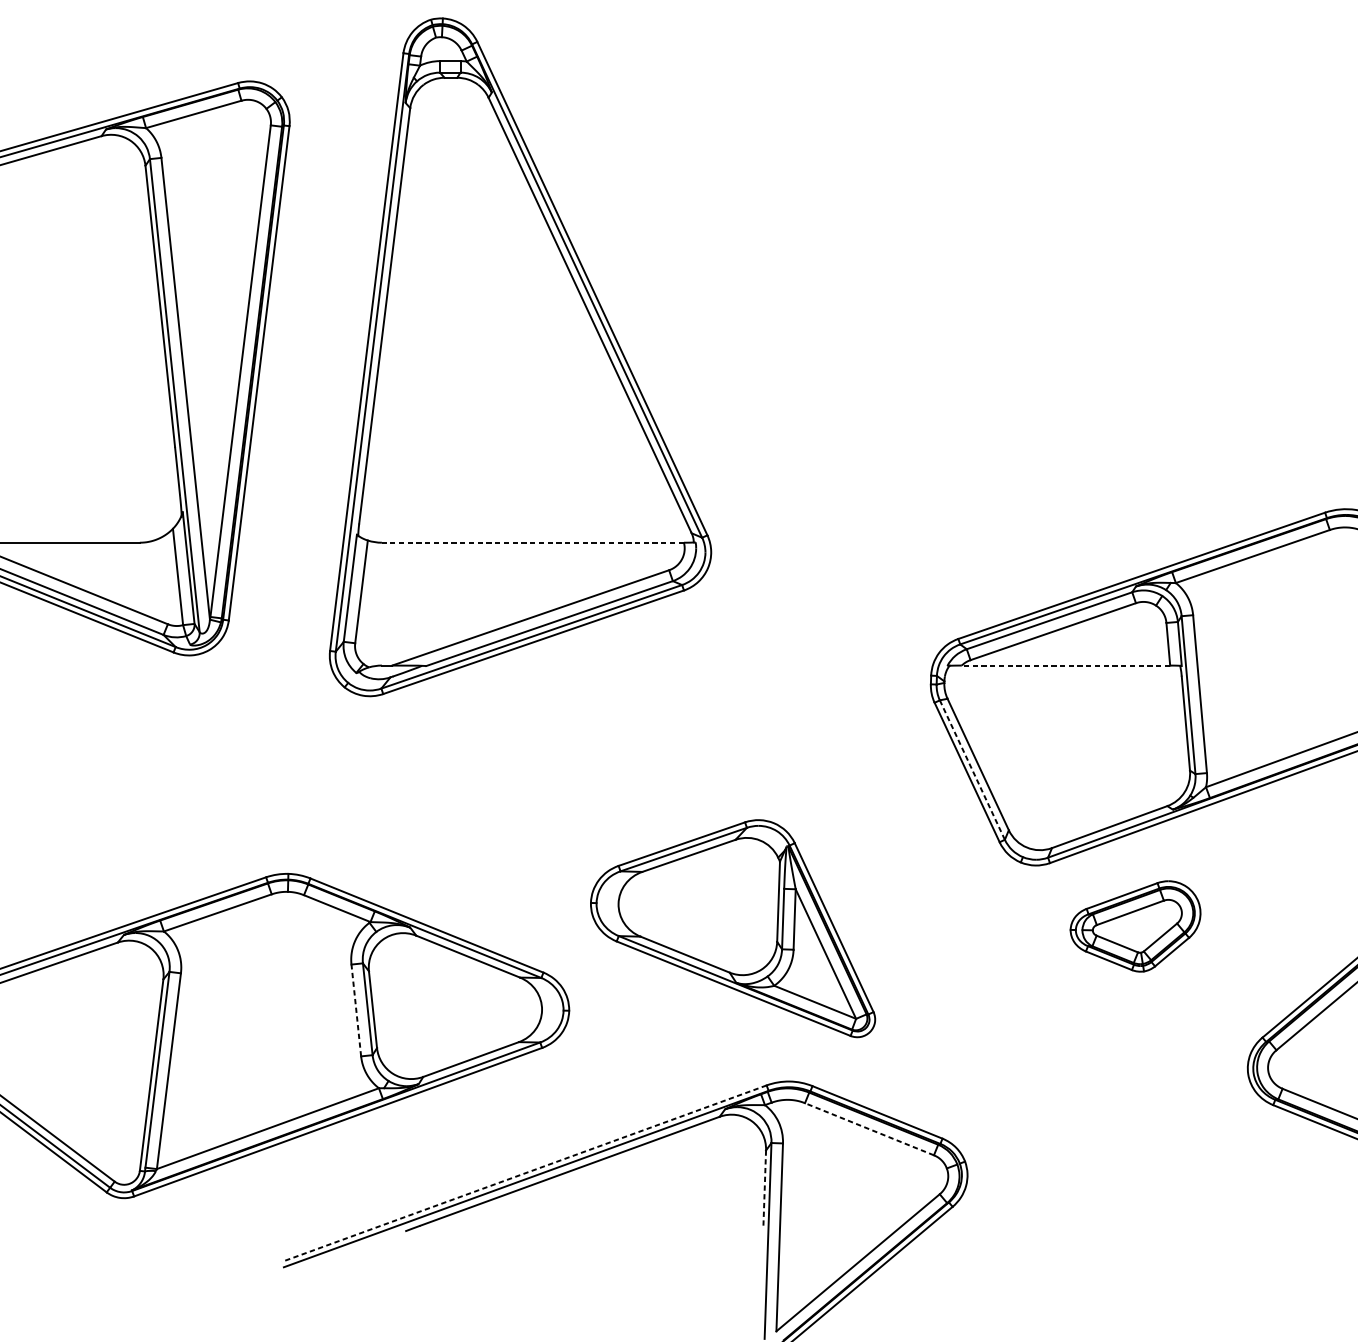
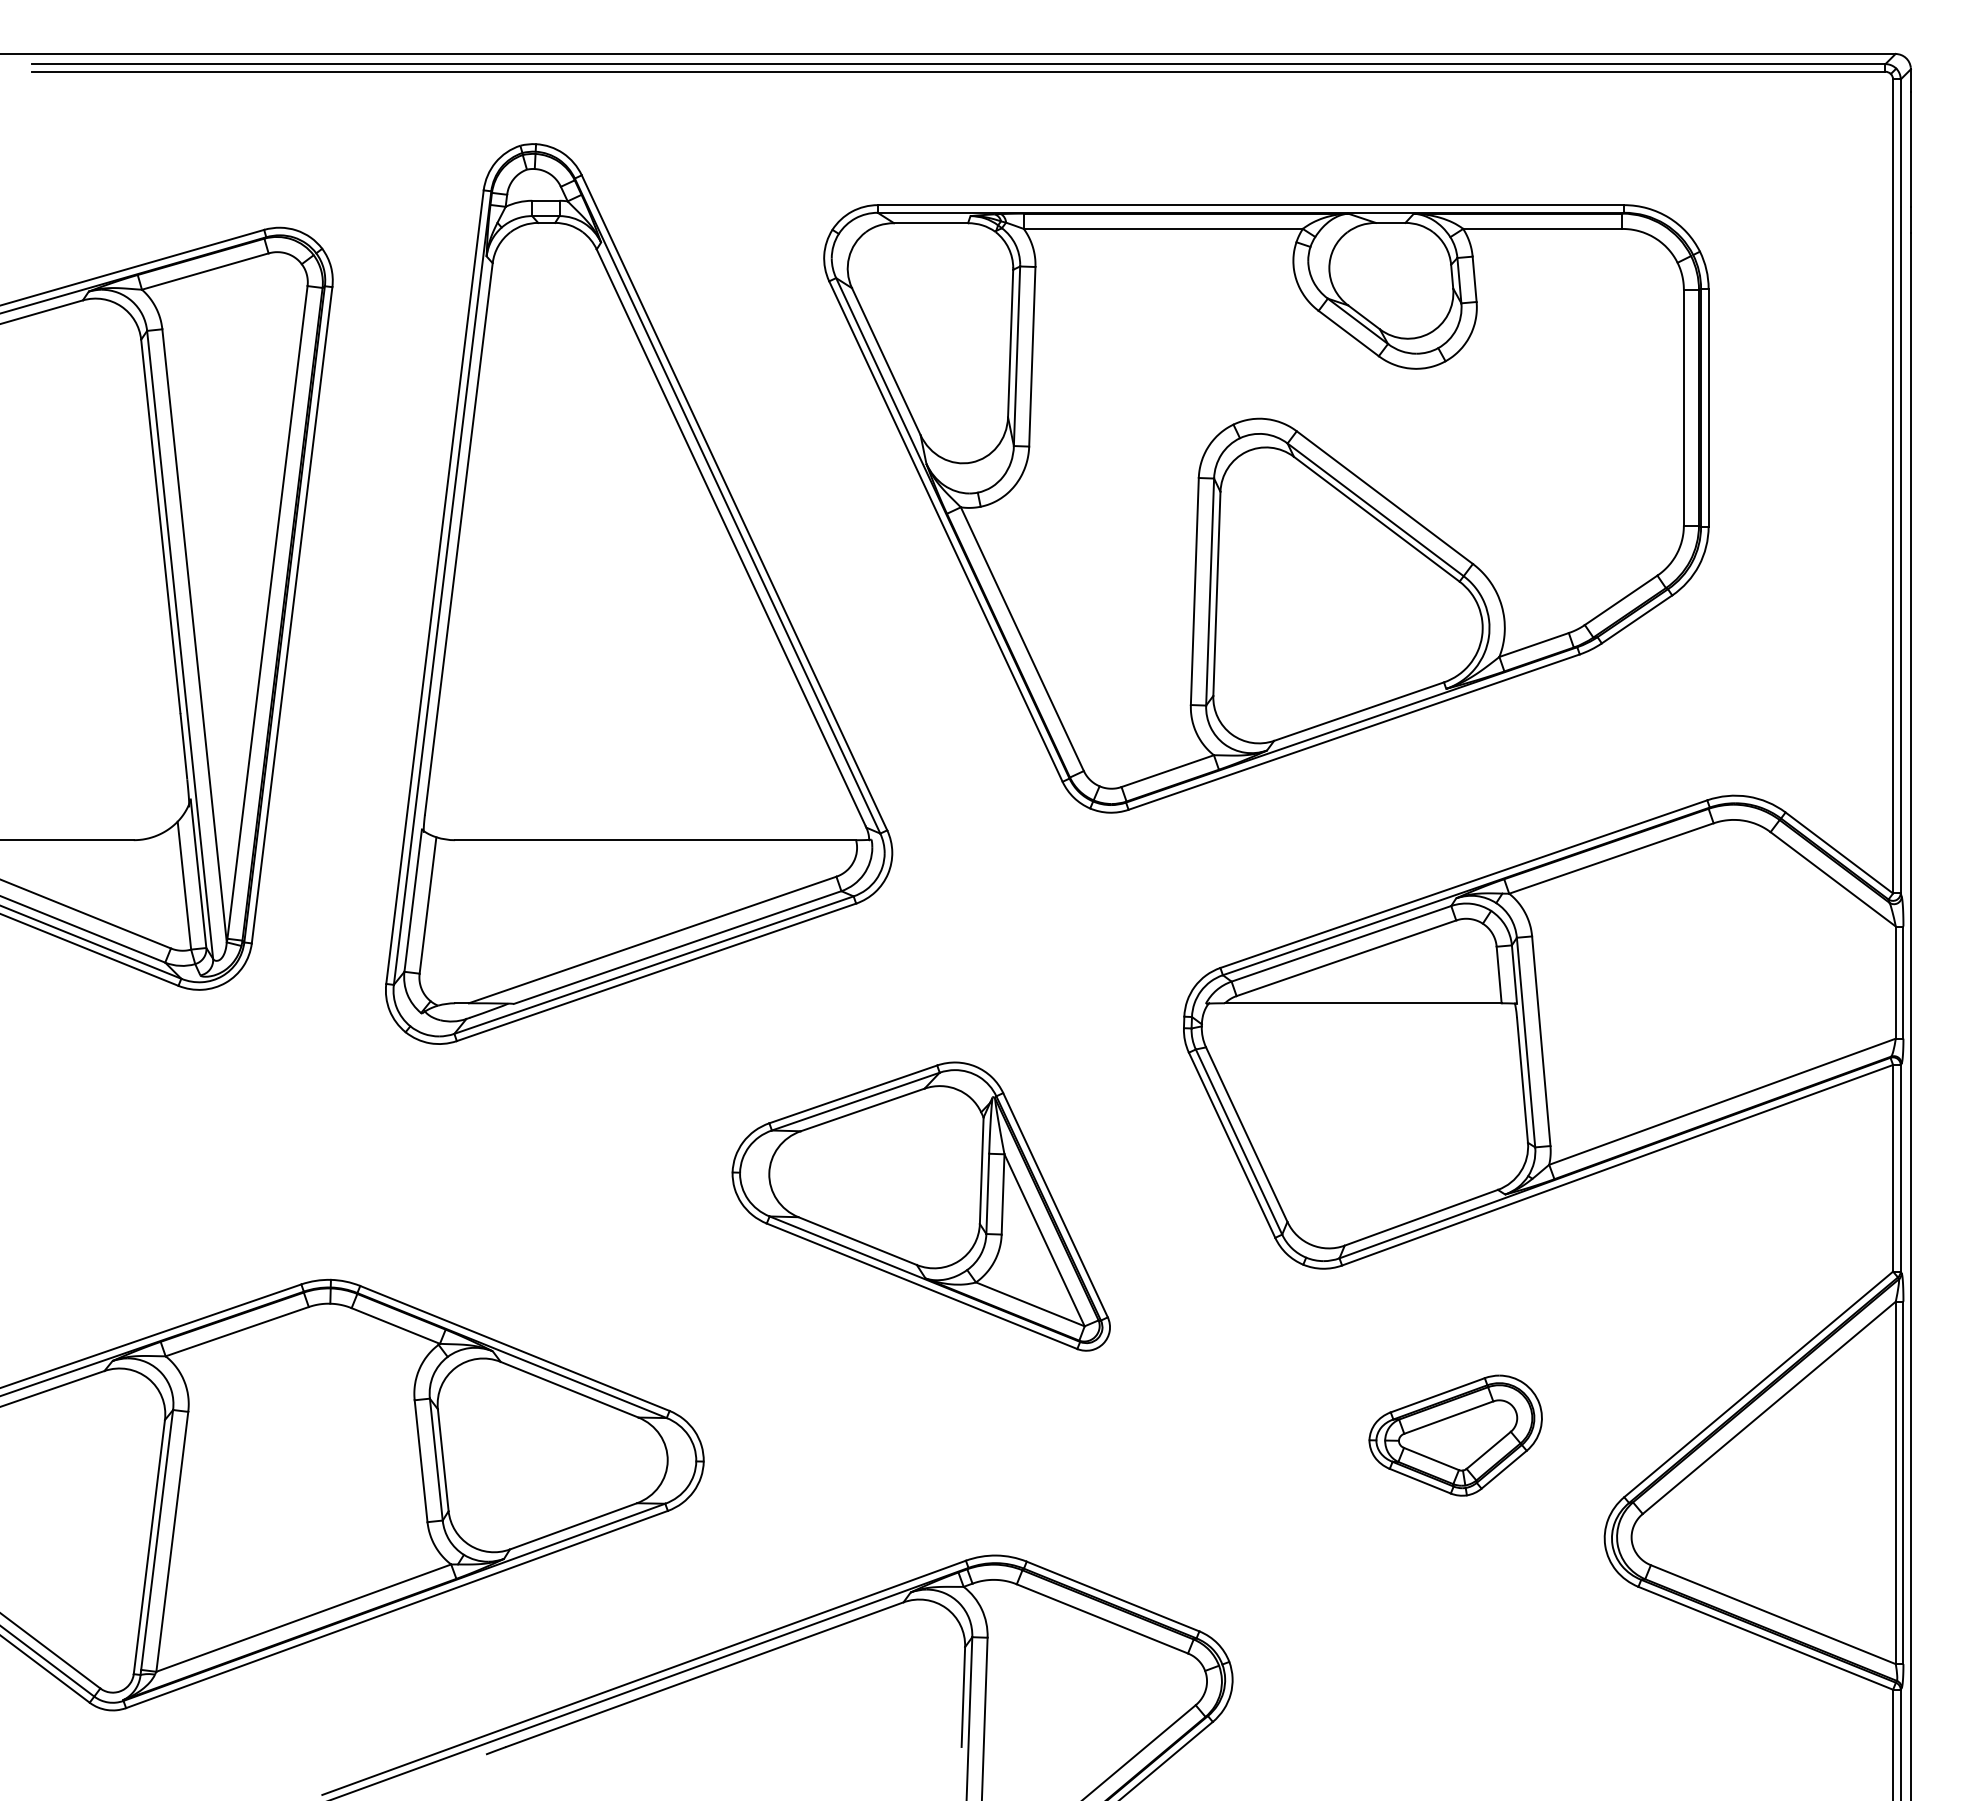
part: (993, 292) -> (1266, 508), added
line: (532, 542) -> (655, 840), dashed -> solid
line: (1065, 665) -> (1362, 1003), dashed -> solid
line: (971, 769) -> (1238, 1141), dashed -> solid
part: (1135, 926) -> (1455, 1435), moved
part: (732, 928) -> (920, 1206), moved
line: (356, 1009) -> (421, 1460), dashed -> solid
line: (868, 1128) -> (1101, 1618), dashed -> solid
line: (523, 1174) -> (643, 1678), dashed -> solid
line: (764, 1188) -> (963, 1697), dashed -> solid

